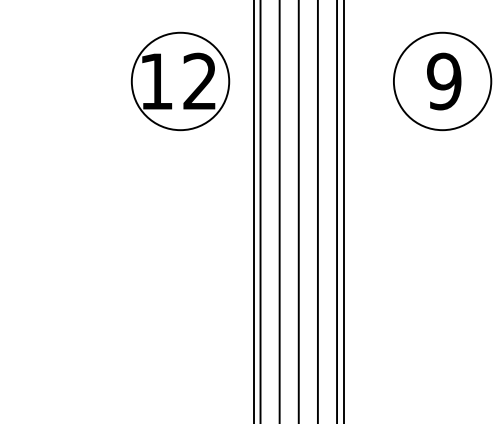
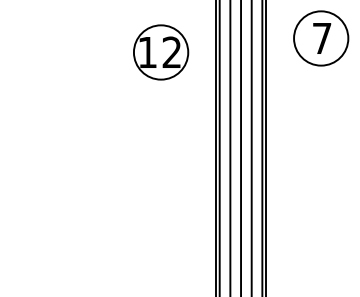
part: (181, 81) -> (161, 52), moved
text: (443, 81) -> (321, 38), 9 -> 7

